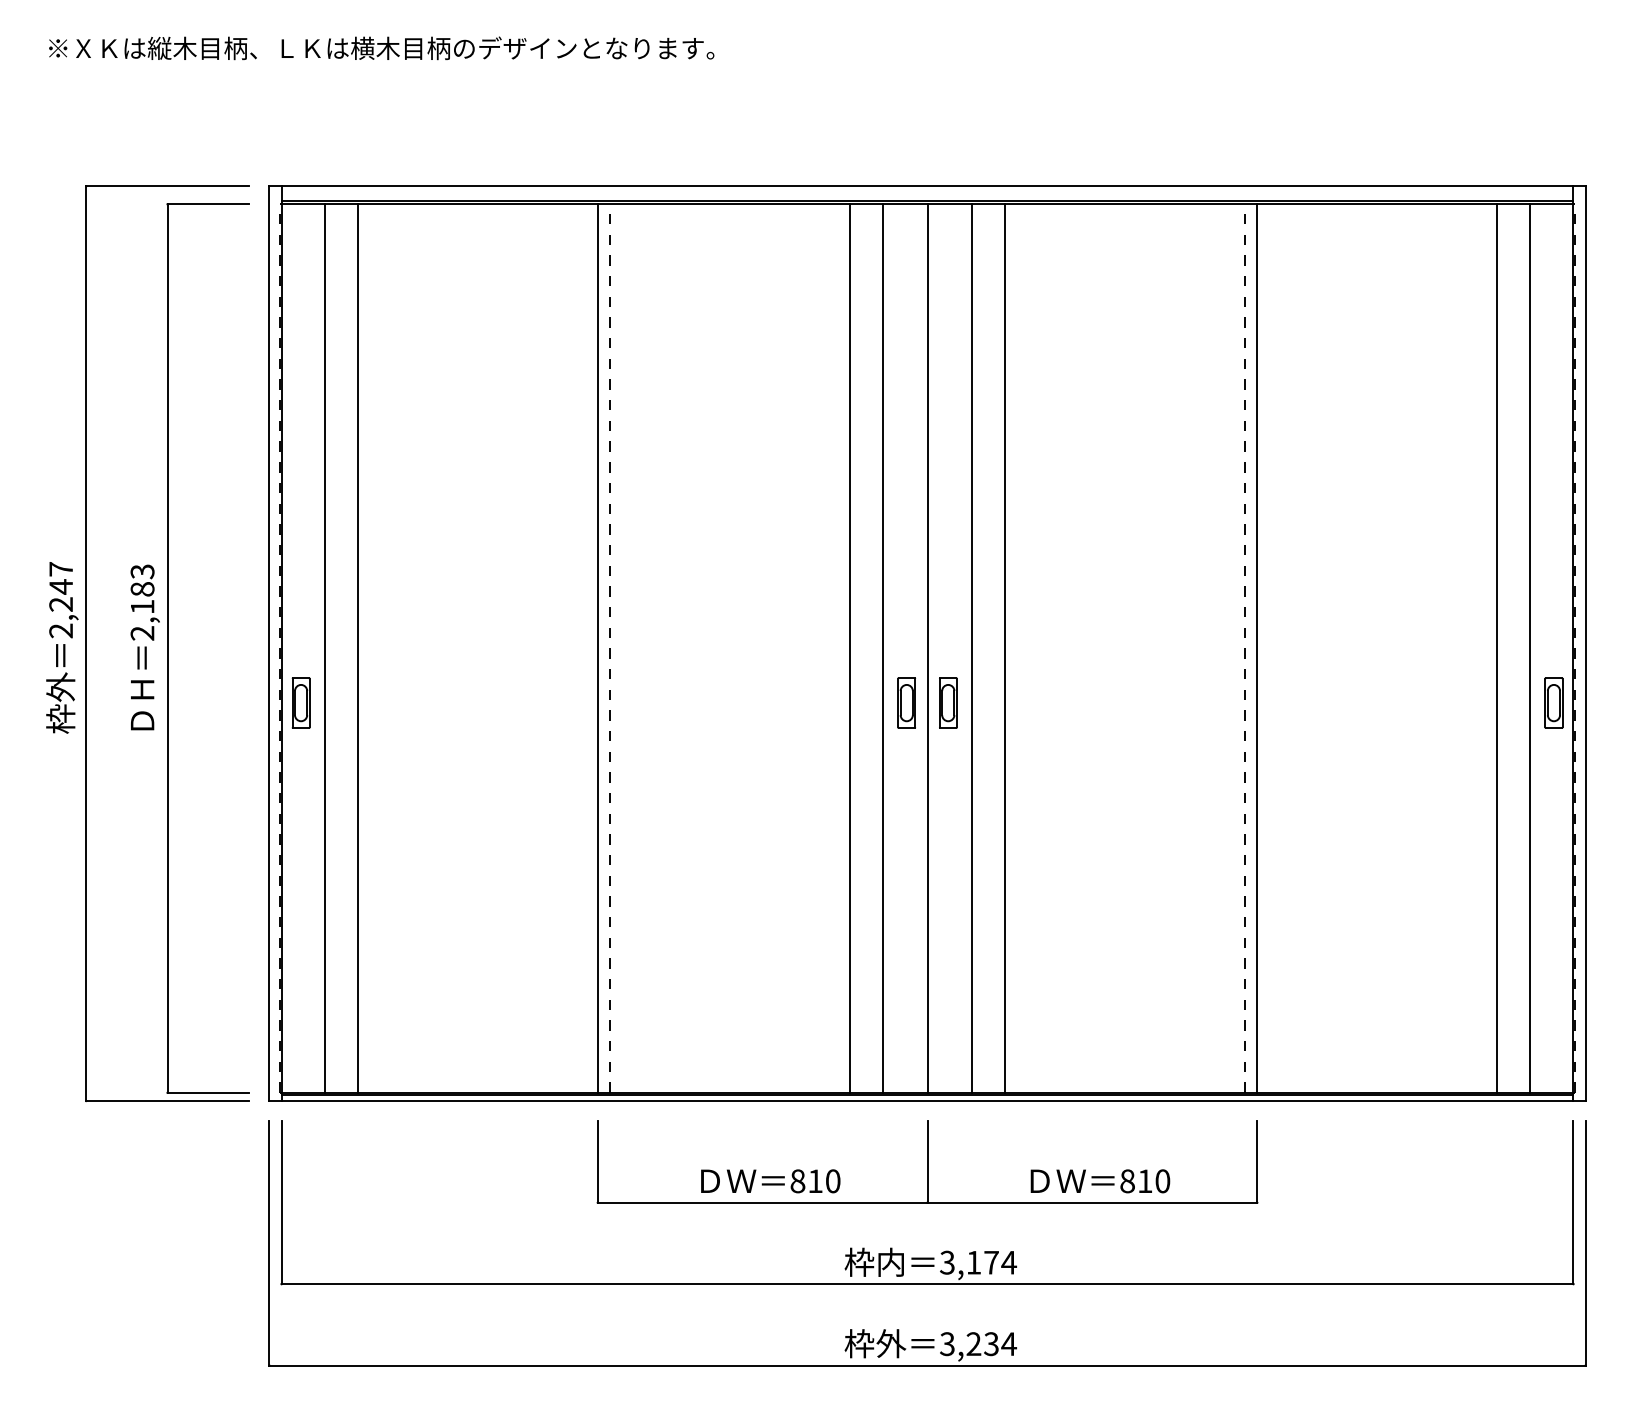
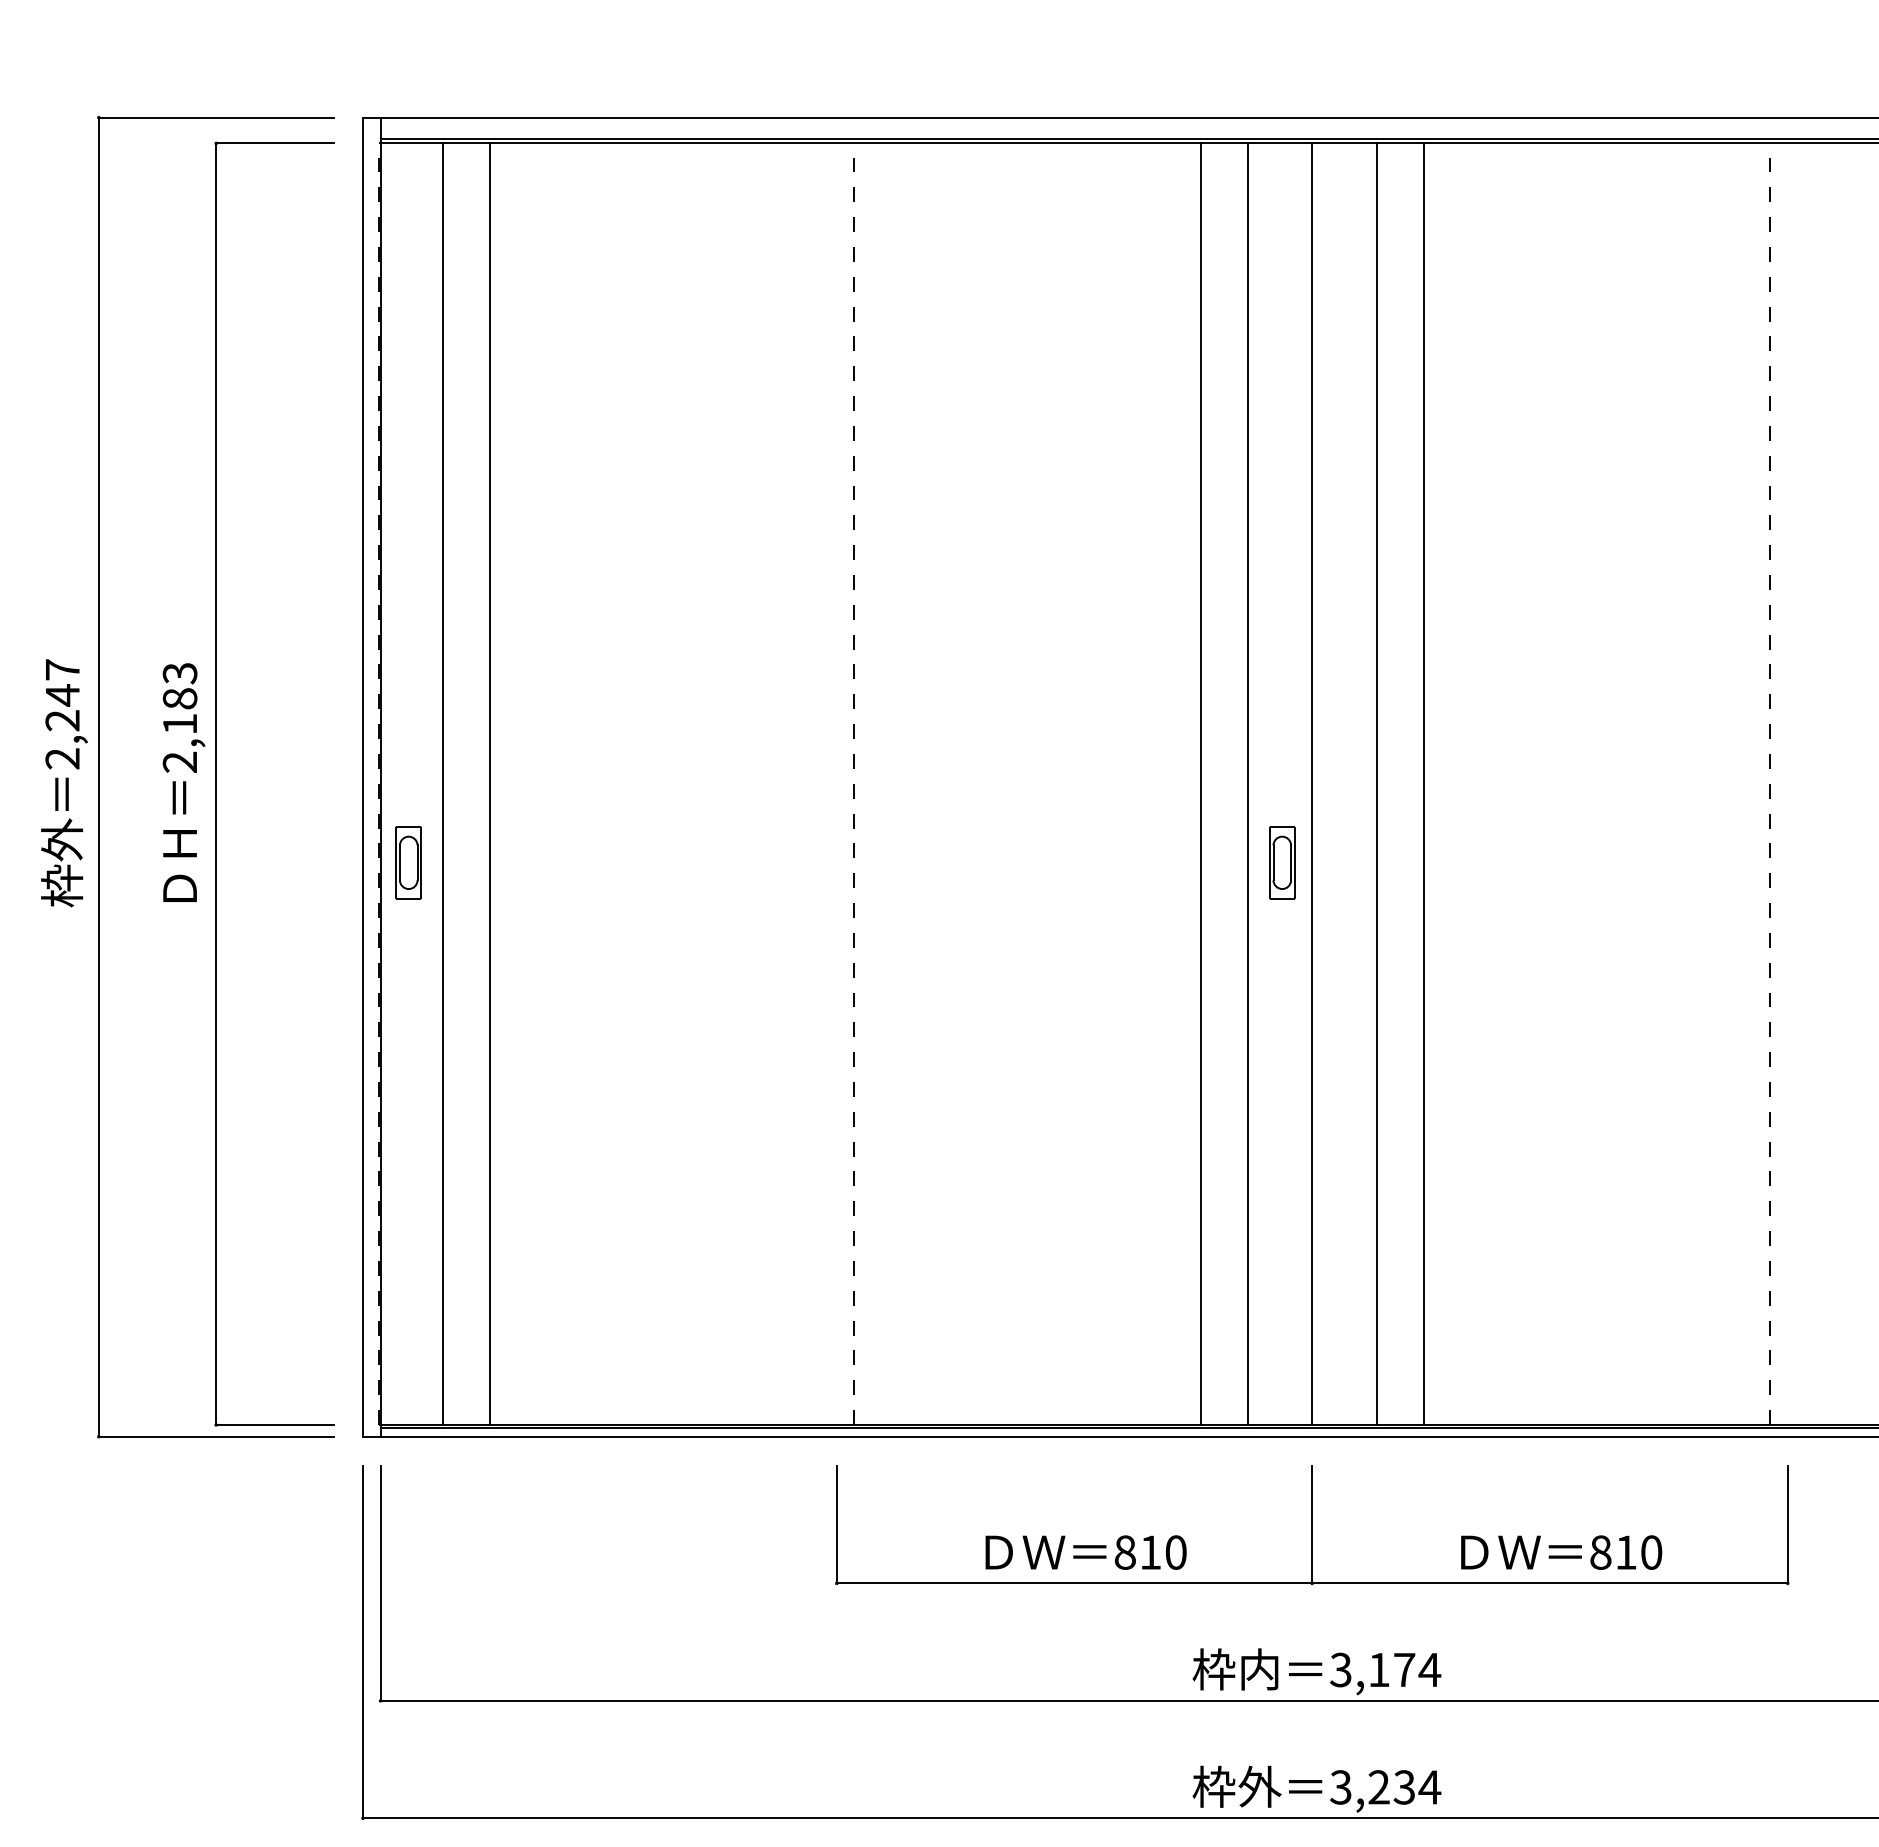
line: (597, 648) -> (836, 784), removed
line: (1257, 648) -> (1788, 784), removed
part: (948, 702) -> (1342, 862), removed

